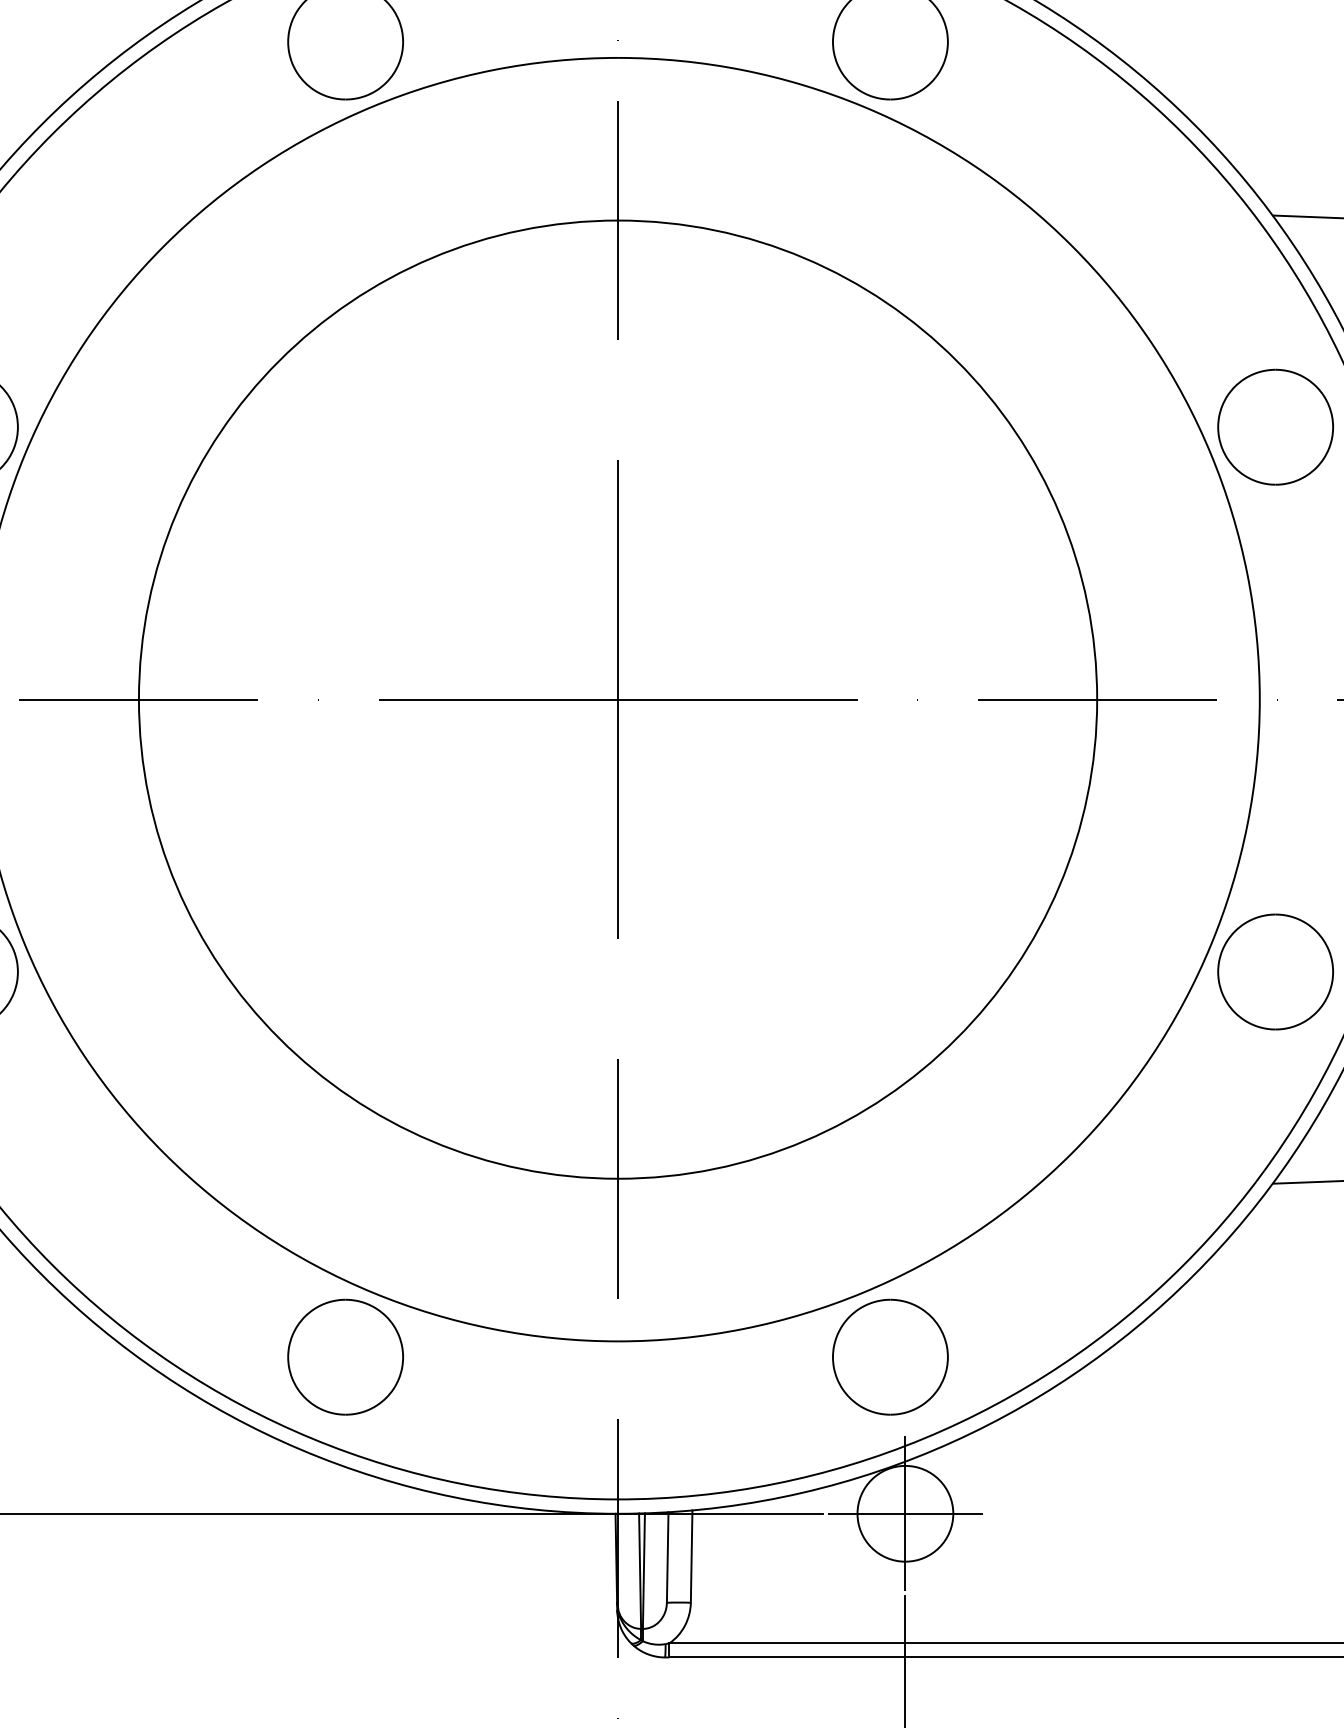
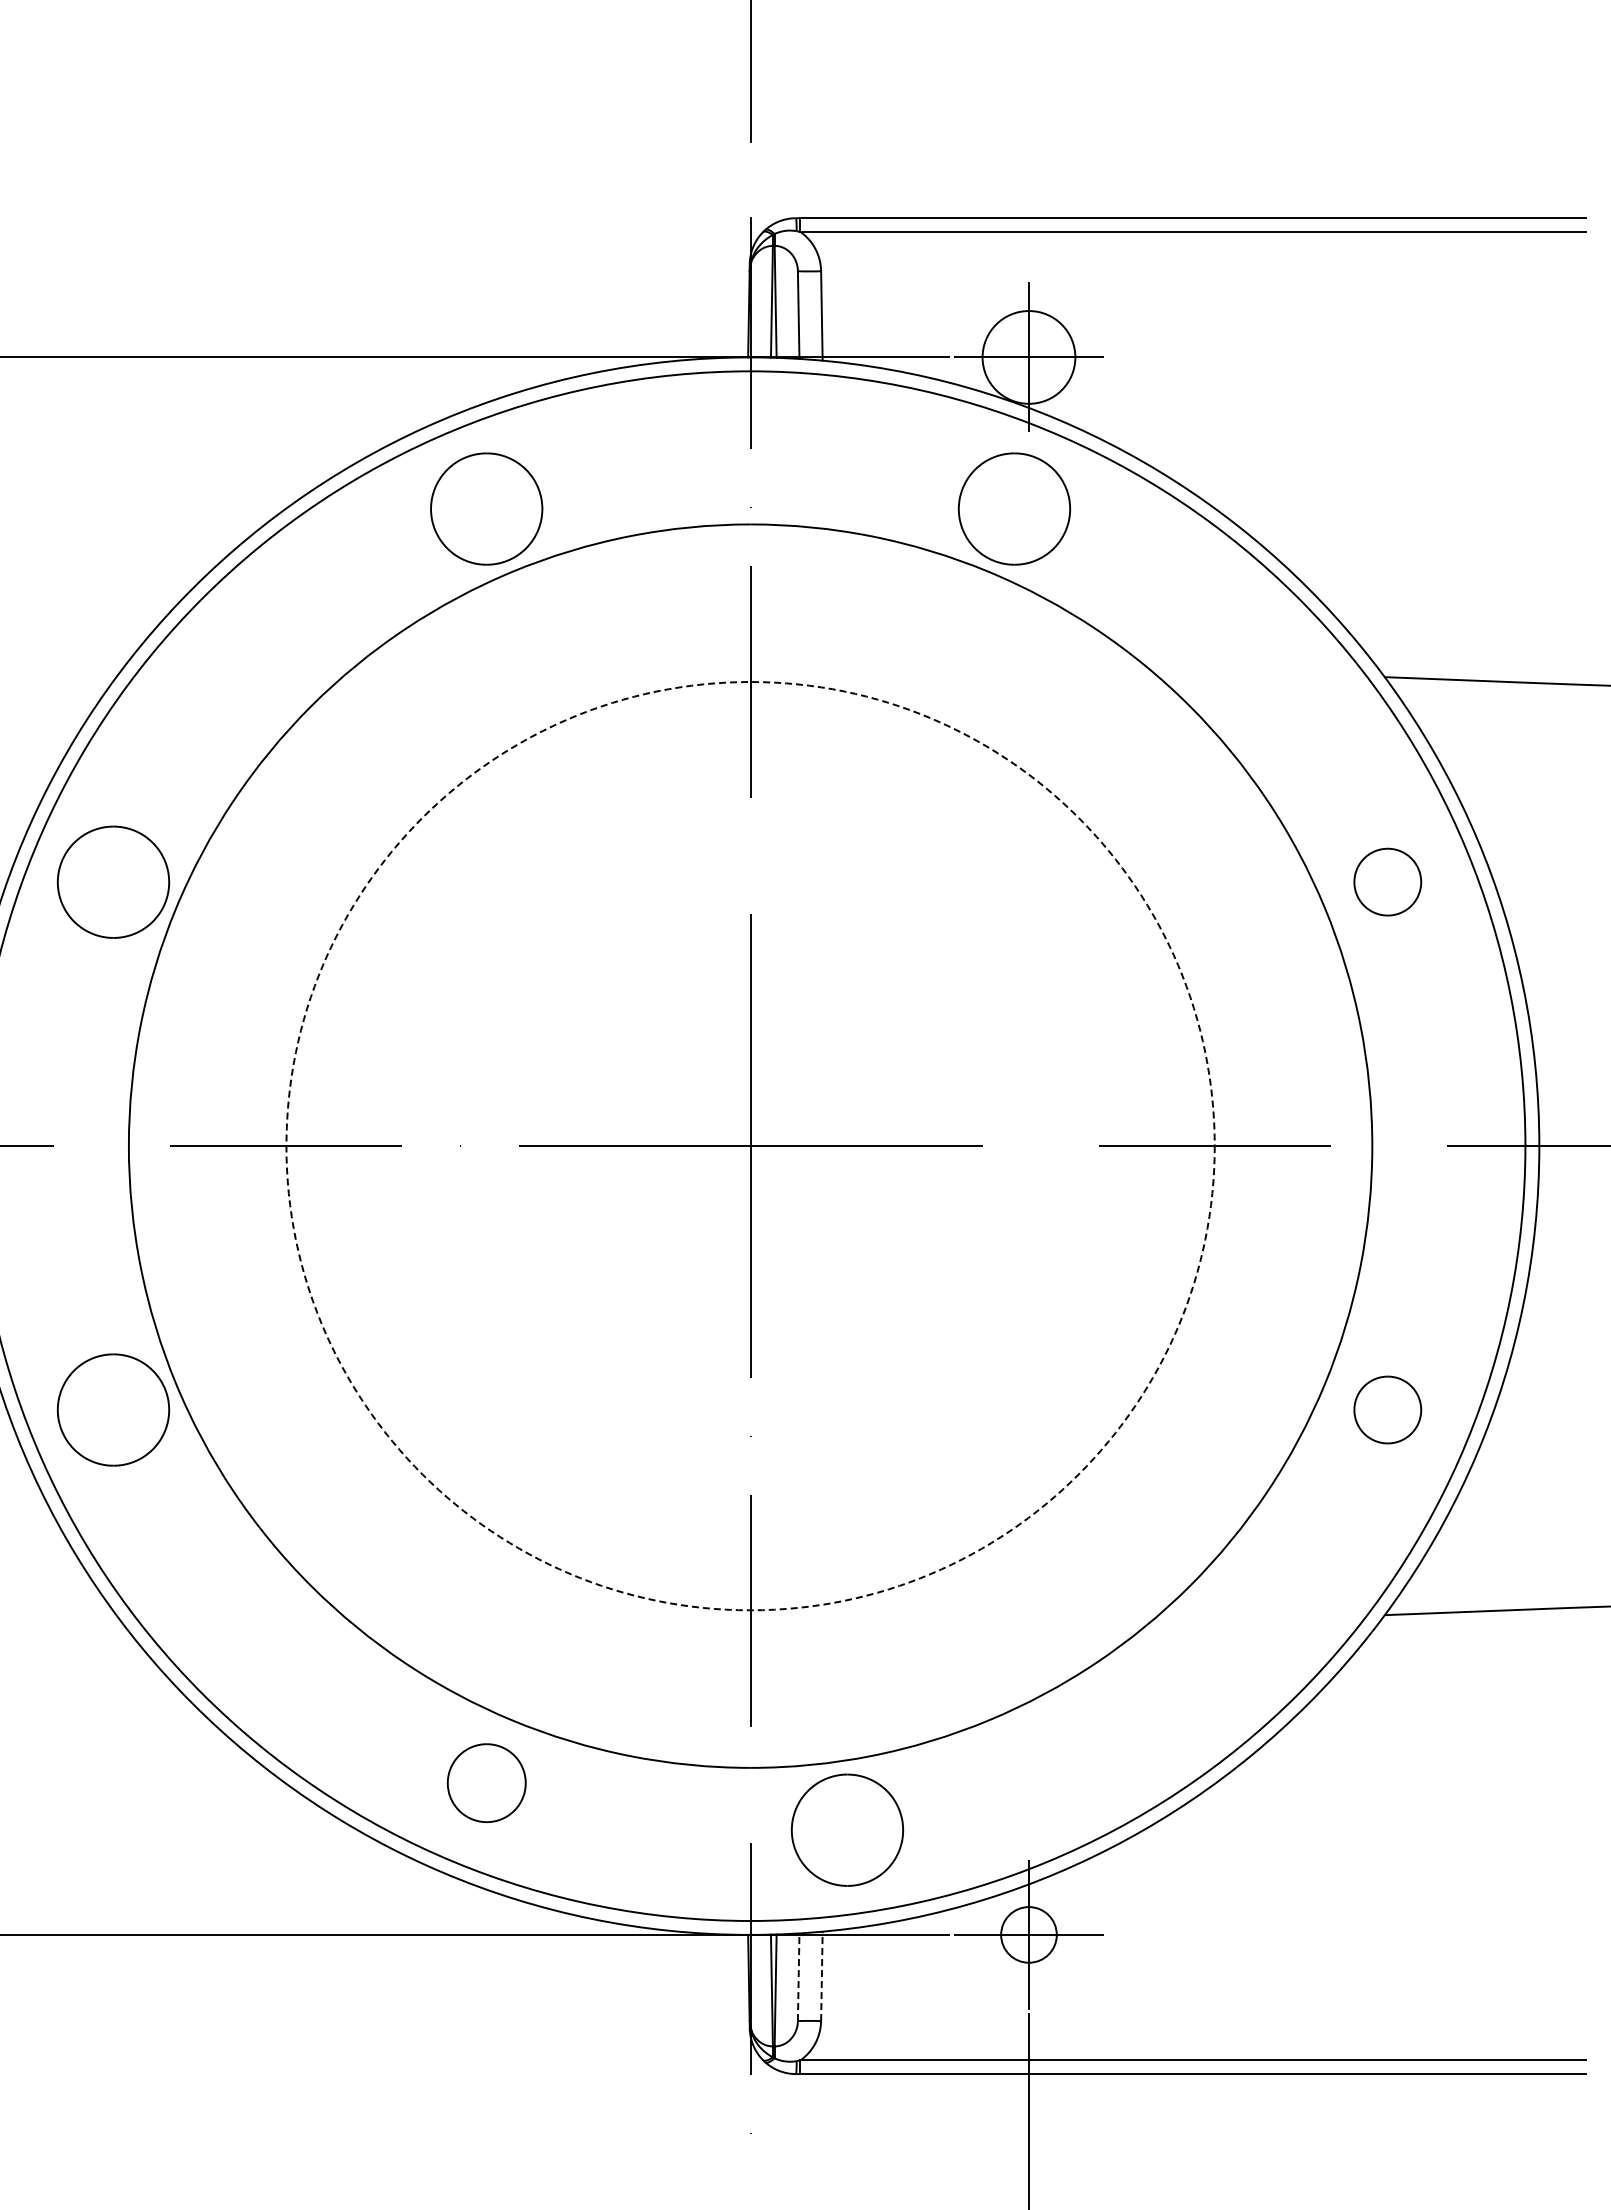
part: (1275, 426) -> (1387, 881), size x0.6
circle: (617, 699) -> (750, 1146), solid -> dashed
part: (1275, 971) -> (1387, 1409), size x0.6
part: (345, 1356) -> (486, 1782), size x0.7
part: (890, 1356) -> (847, 1829), moved
circle: (904, 1513) -> (1028, 1934), size x0.6
line: (691, 1556) -> (821, 1976), solid -> dashed
line: (667, 1557) -> (798, 1977), solid -> dashed

